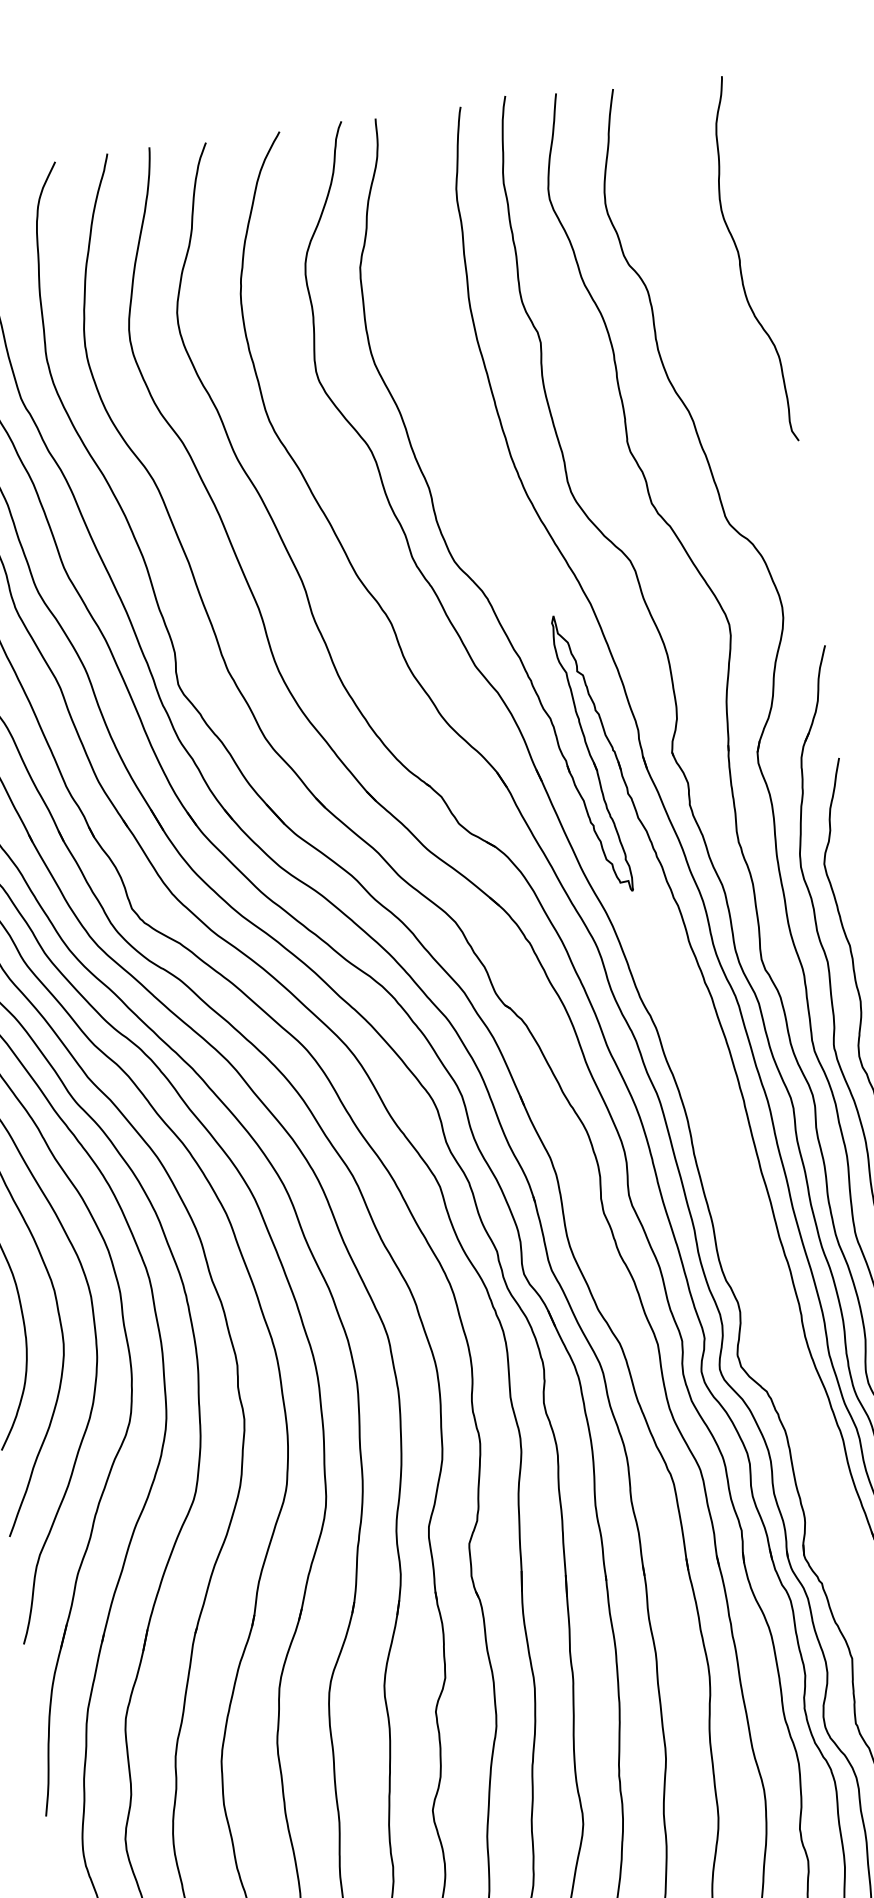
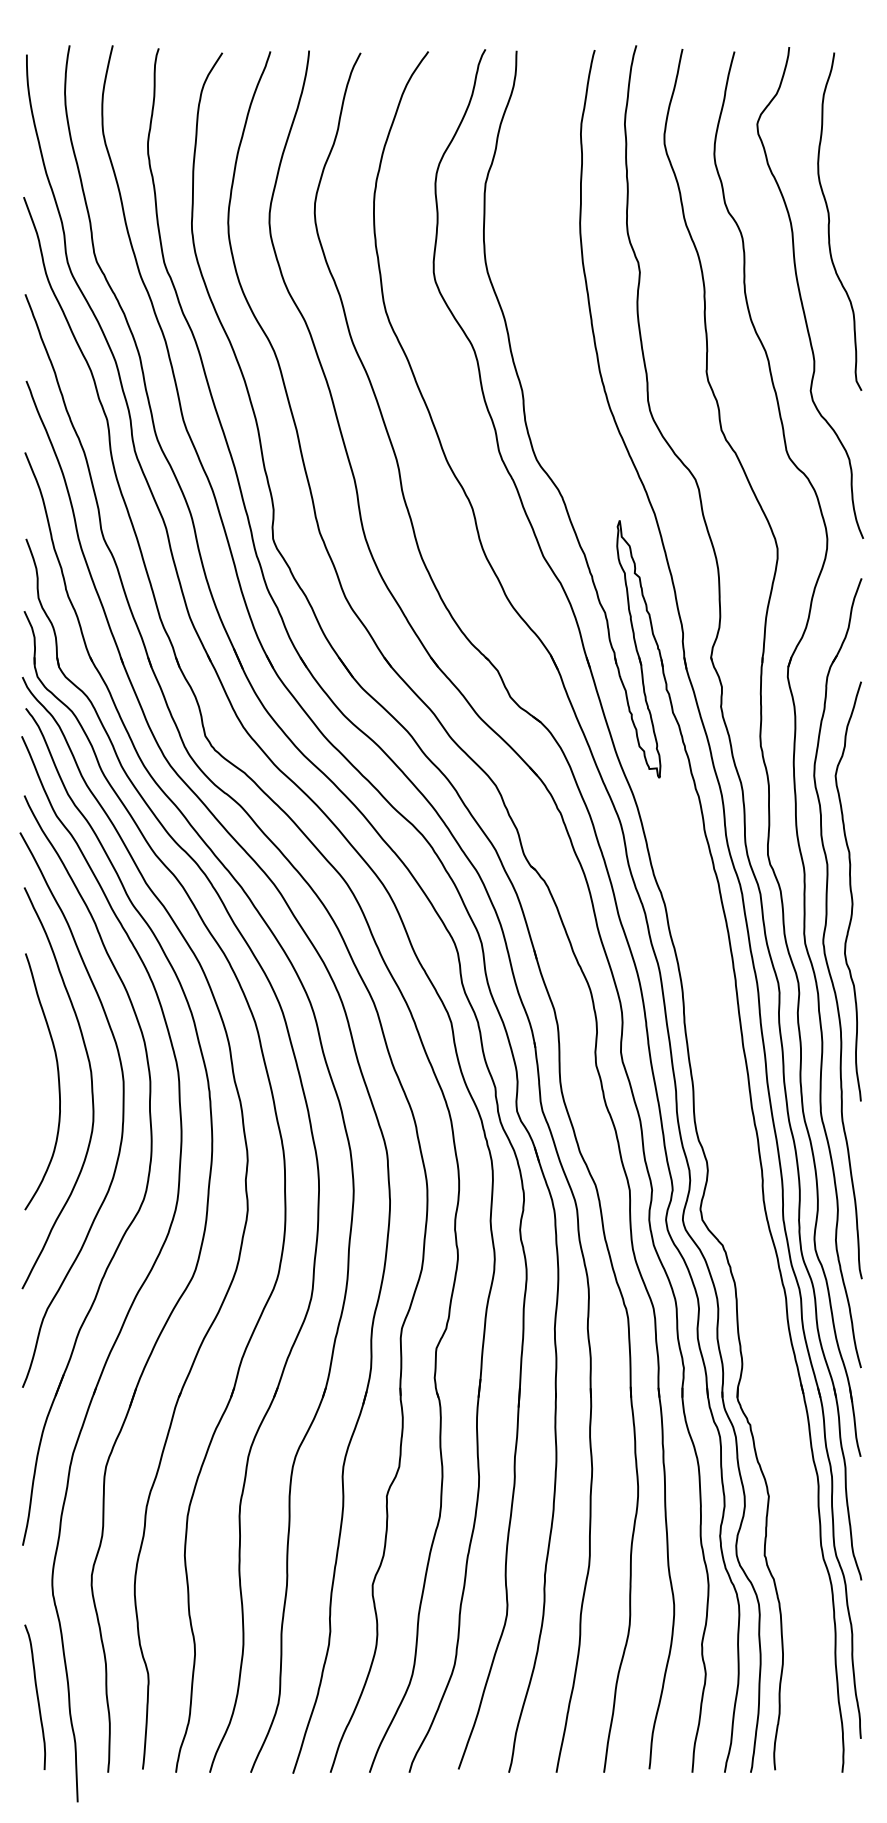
curve: (720, 345) -> (801, 295), added

